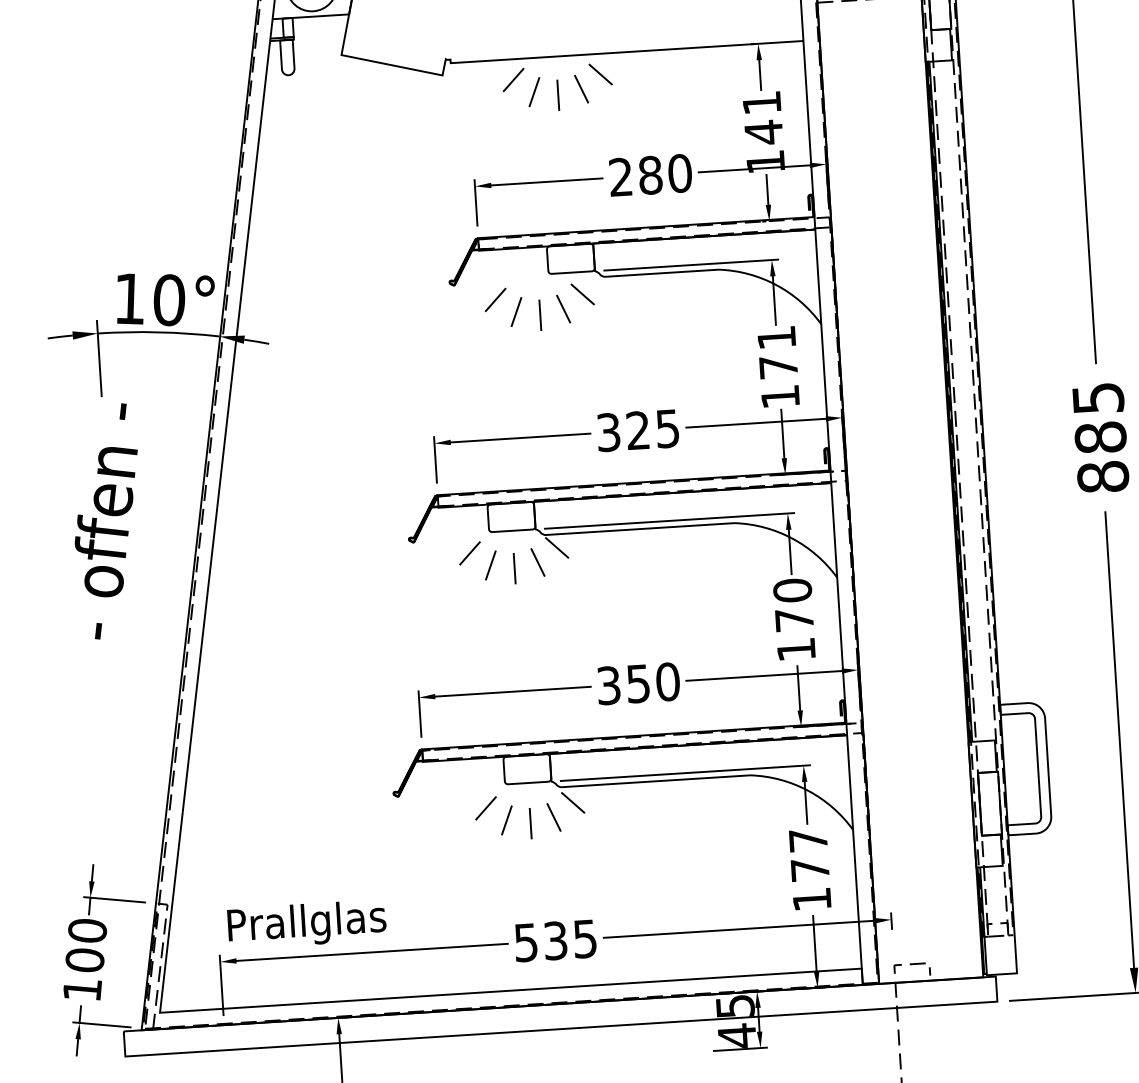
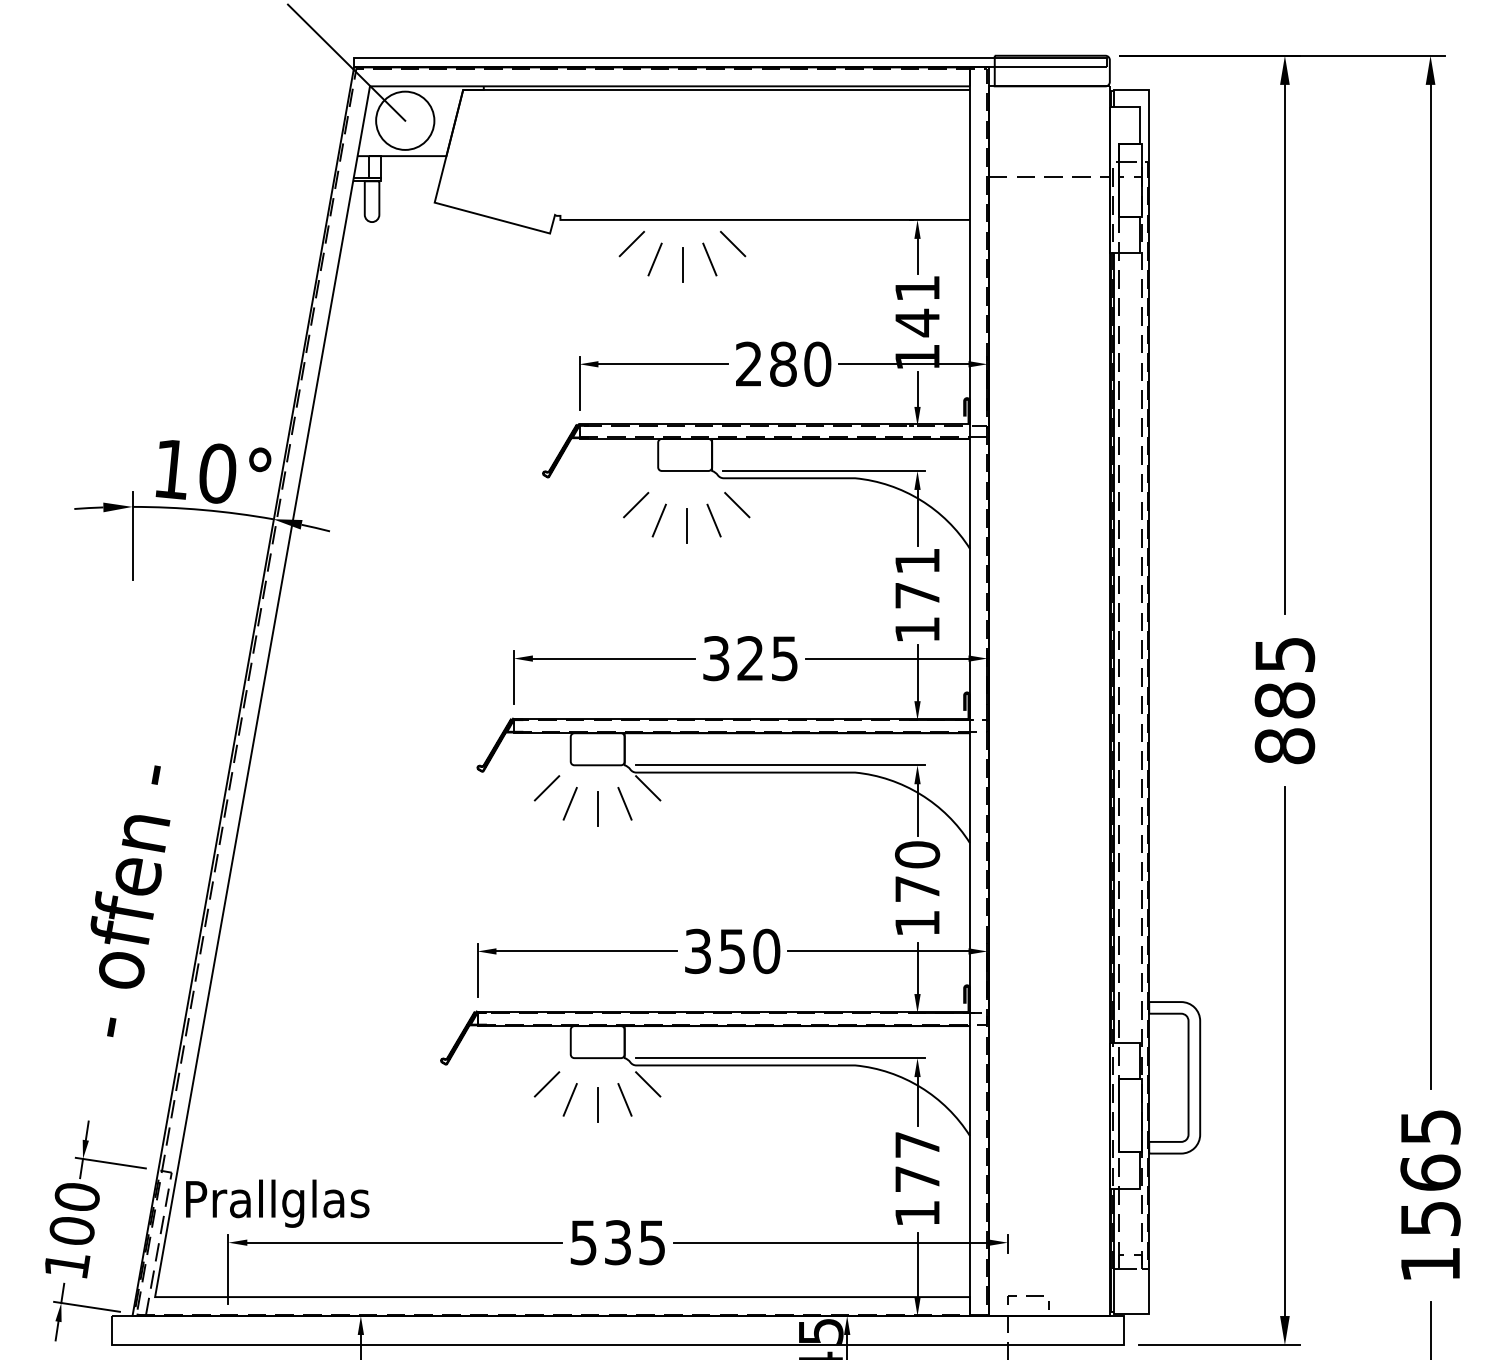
part: (539, 307) -> (686, 517), moved
text: (107, 520) -> (130, 900), moved
text: (306, 924) -> (277, 1203), moved

